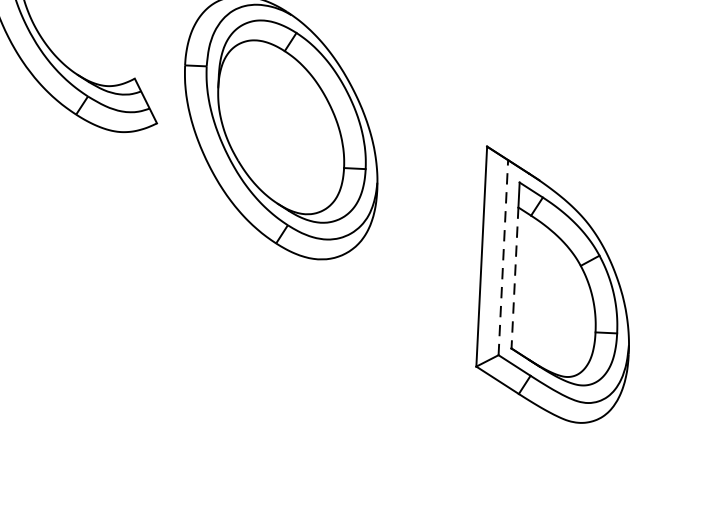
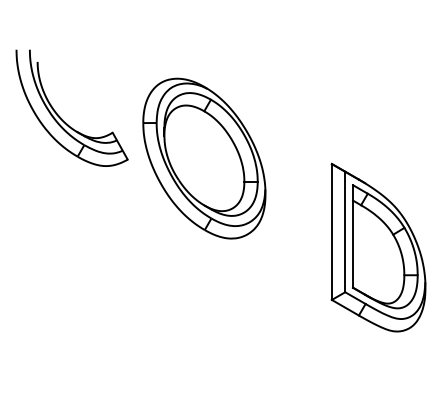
line: (503, 256) -> (345, 231), dashed -> solid
line: (515, 278) -> (353, 244), dashed -> solid

